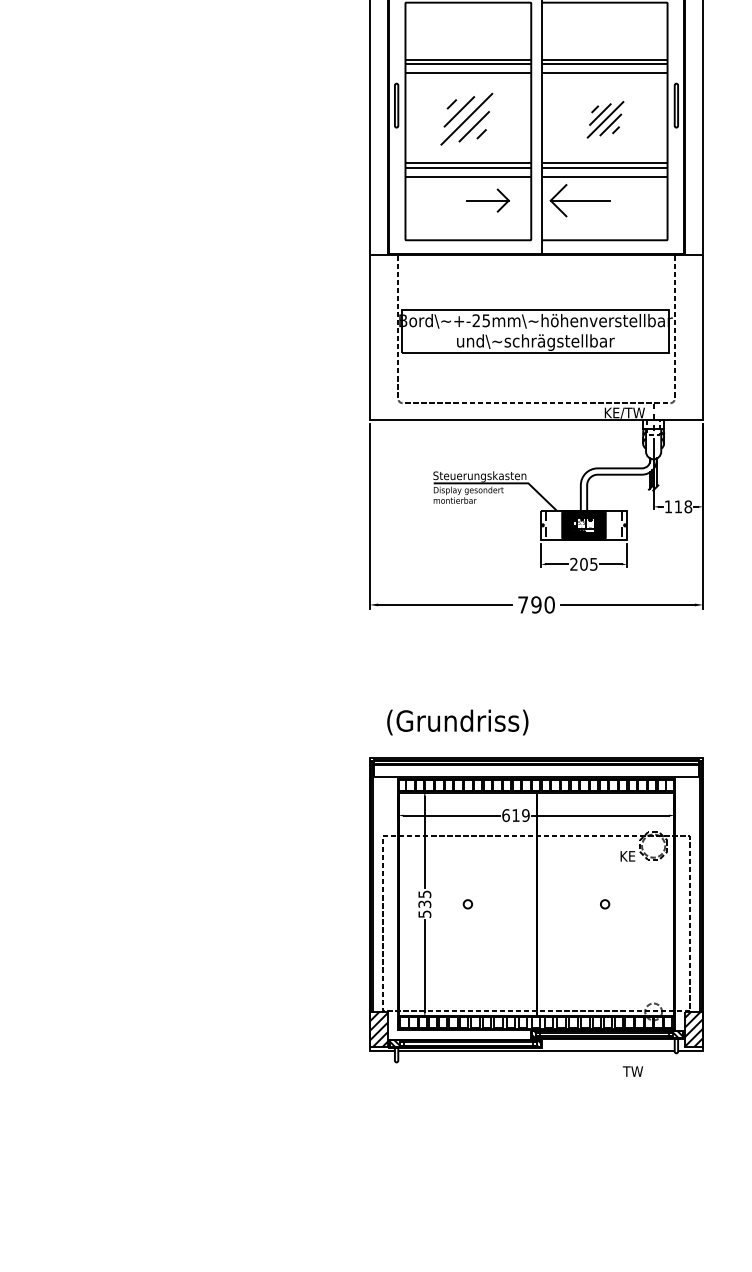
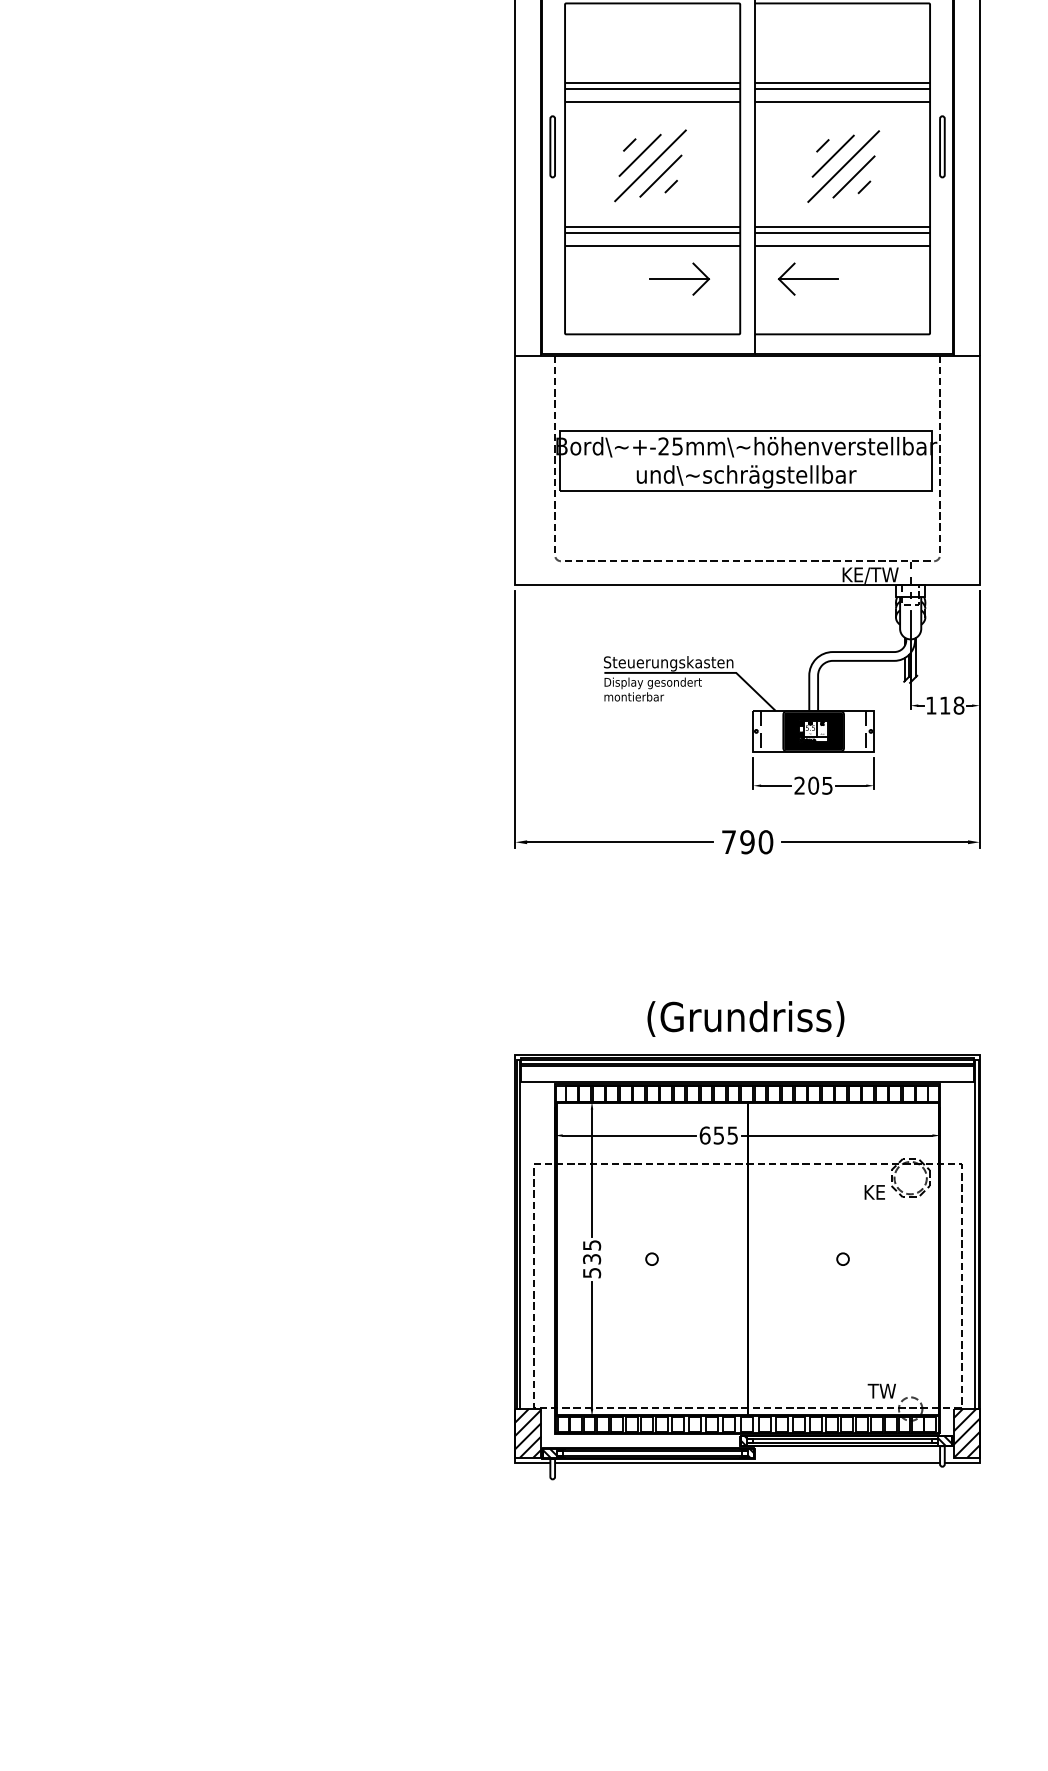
part: (605, 119) -> (843, 166), size x1.43
part: (579, 200) -> (807, 278), size x0.71
text: (457, 722) -> (745, 1018), moved
text: (520, 815) -> (725, 1135), 619 -> 655
text: (632, 1071) -> (881, 1390), moved

